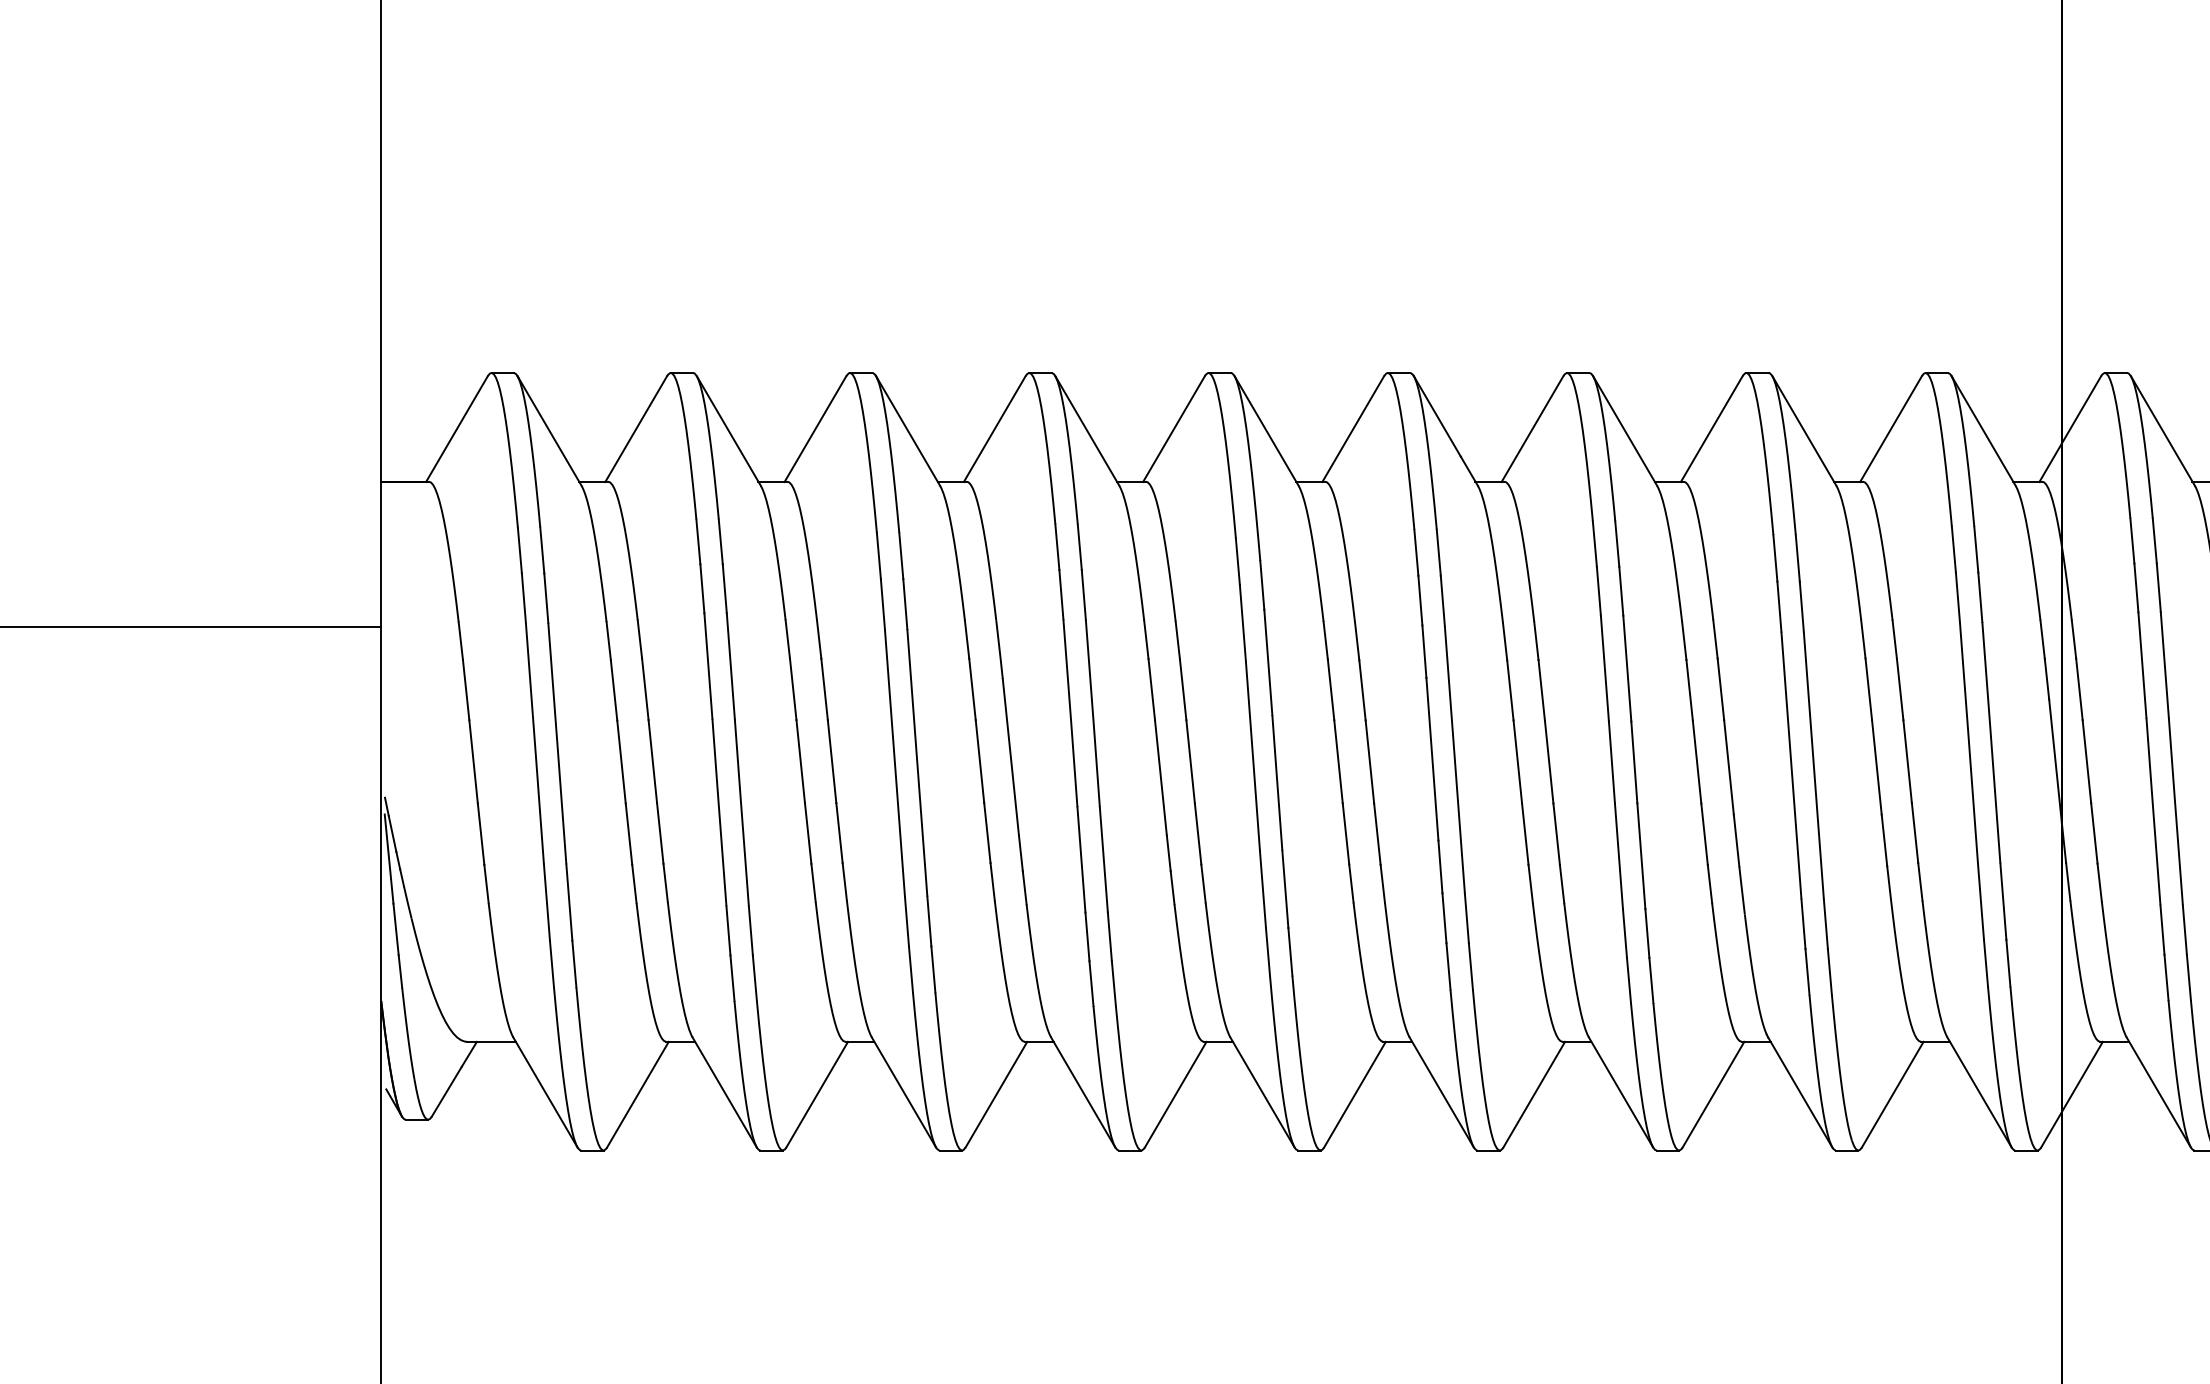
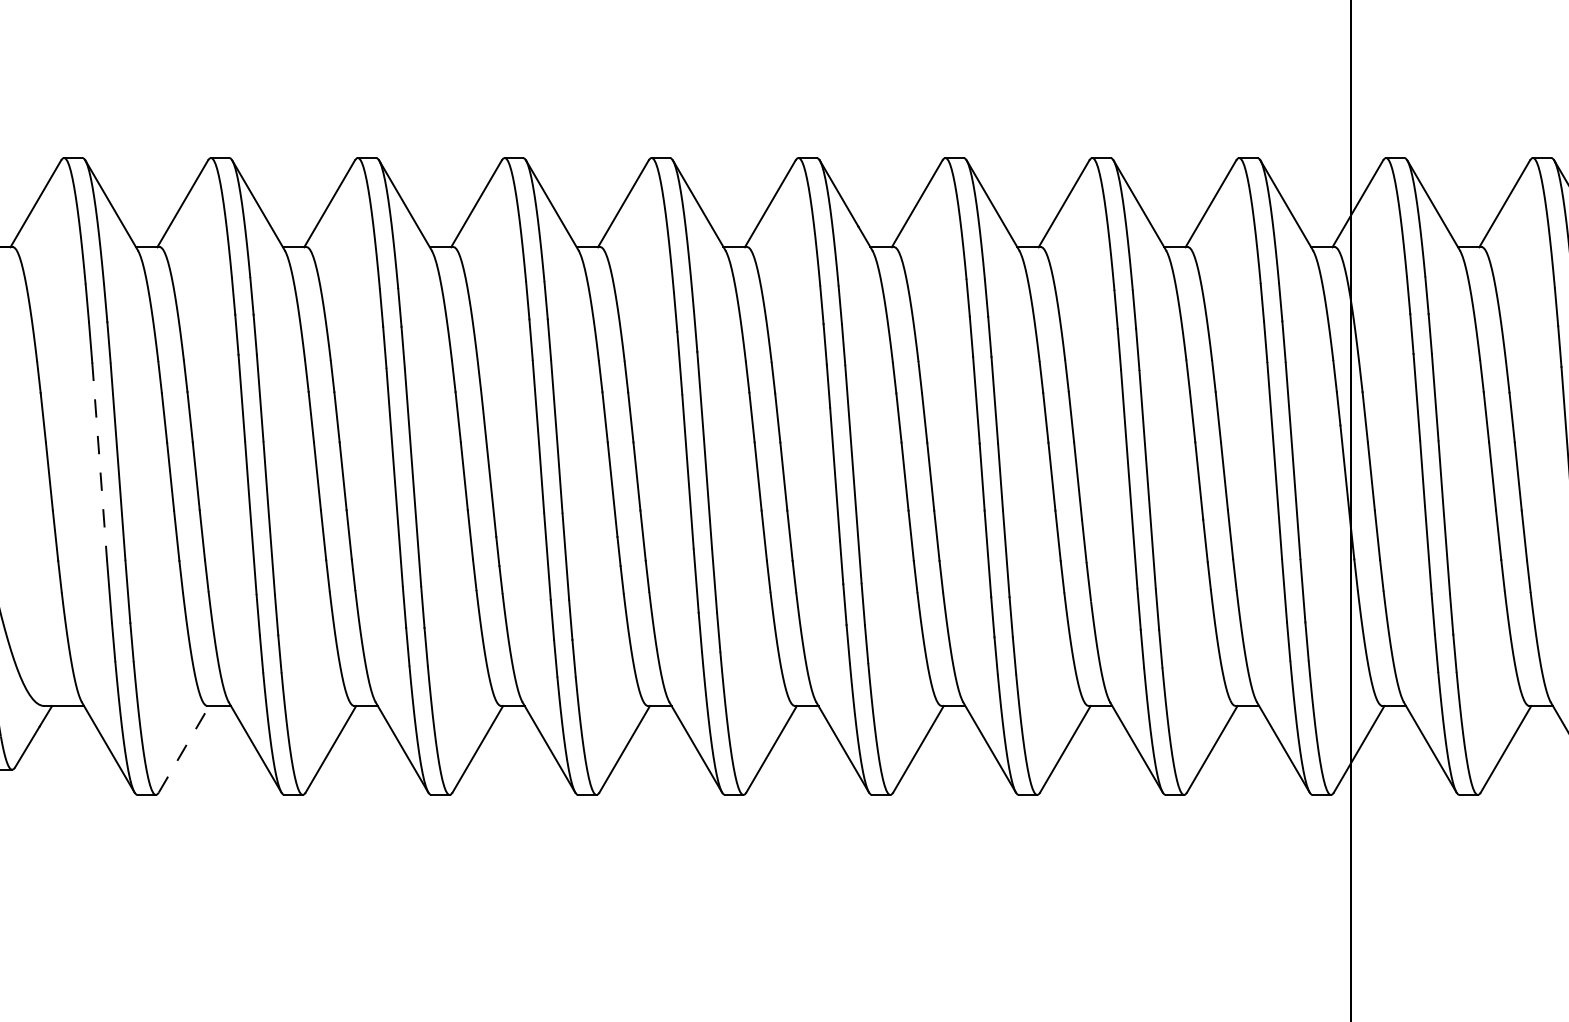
line: (535, 744) -> (100, 462), solid -> dashed
line: (638, 1094) -> (184, 749), solid -> dashed

